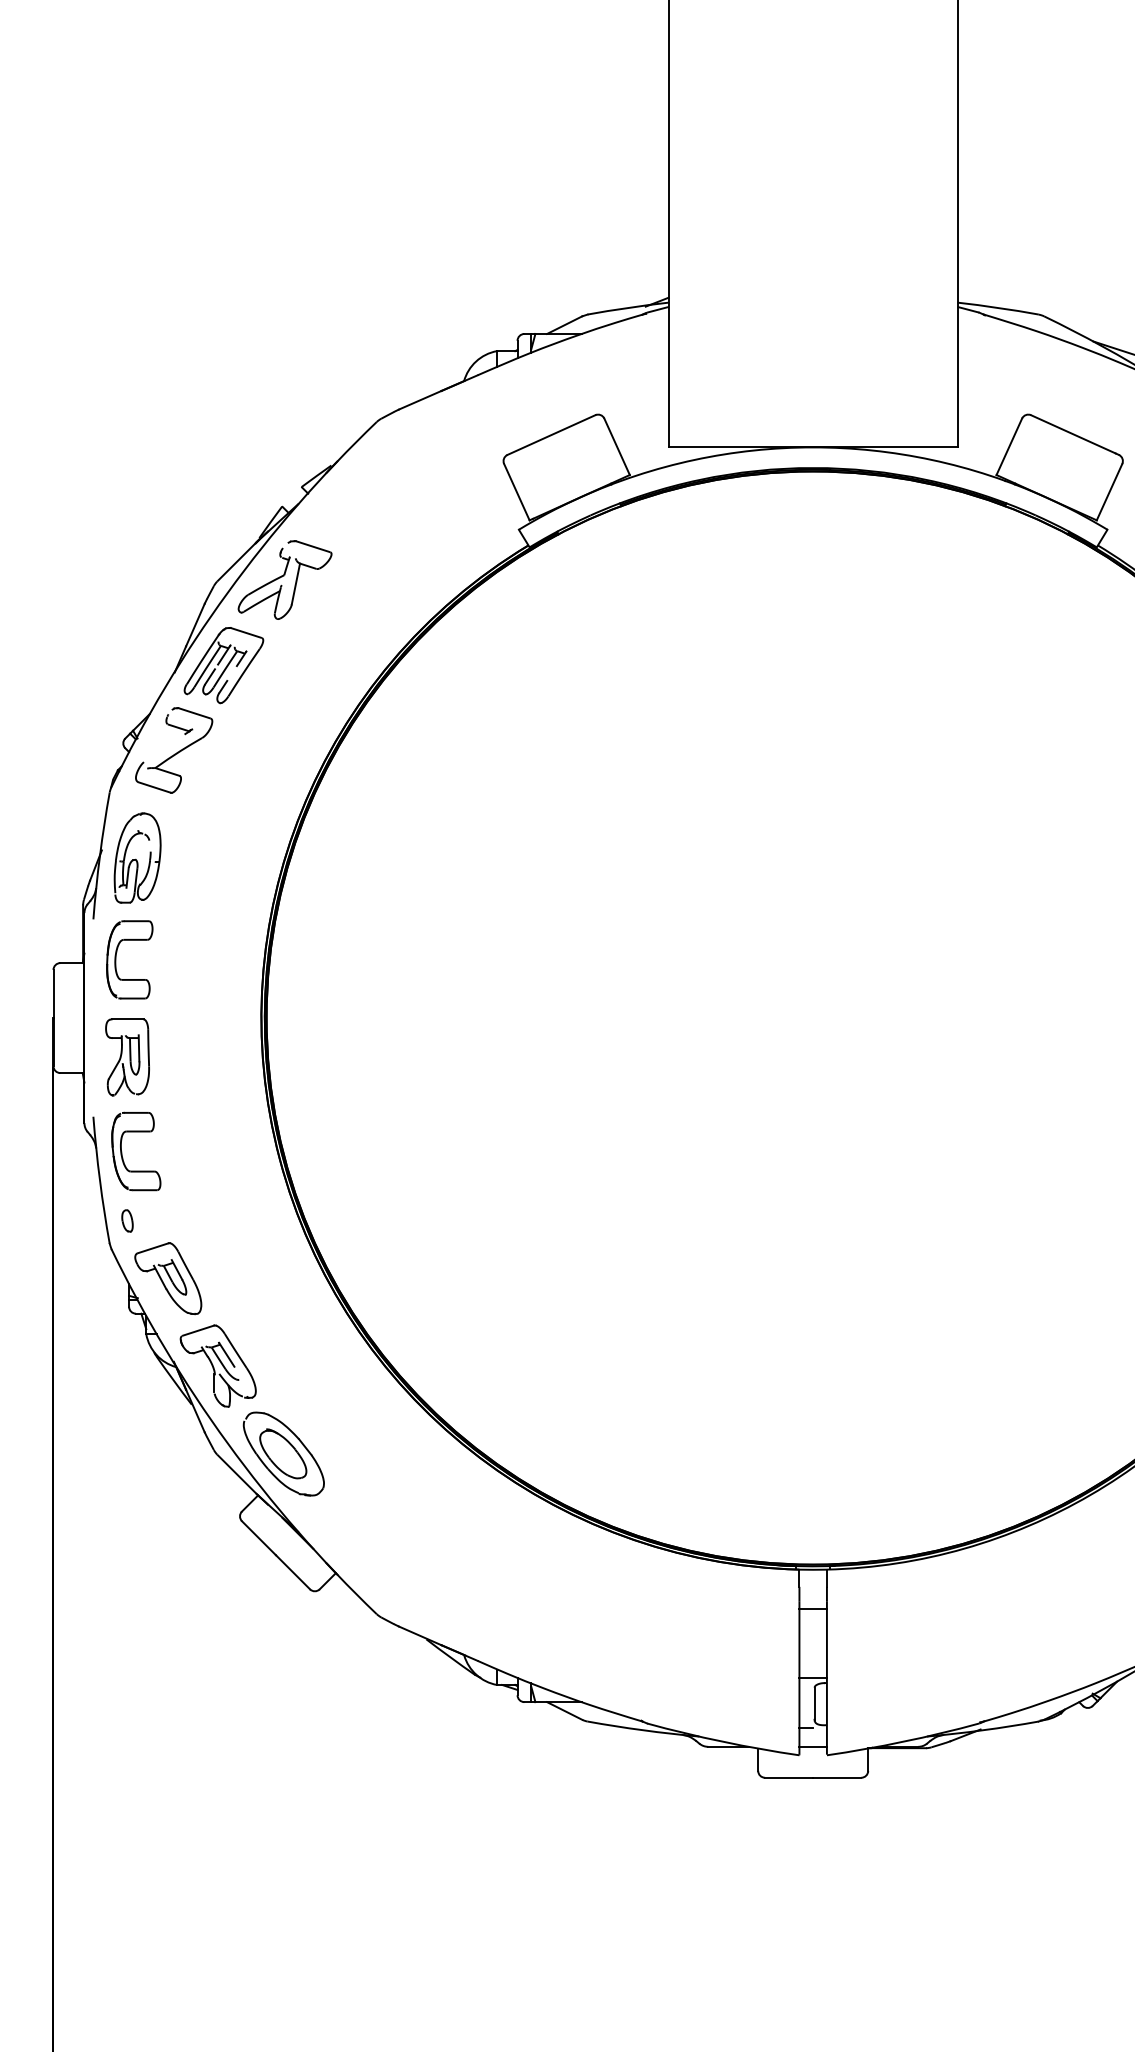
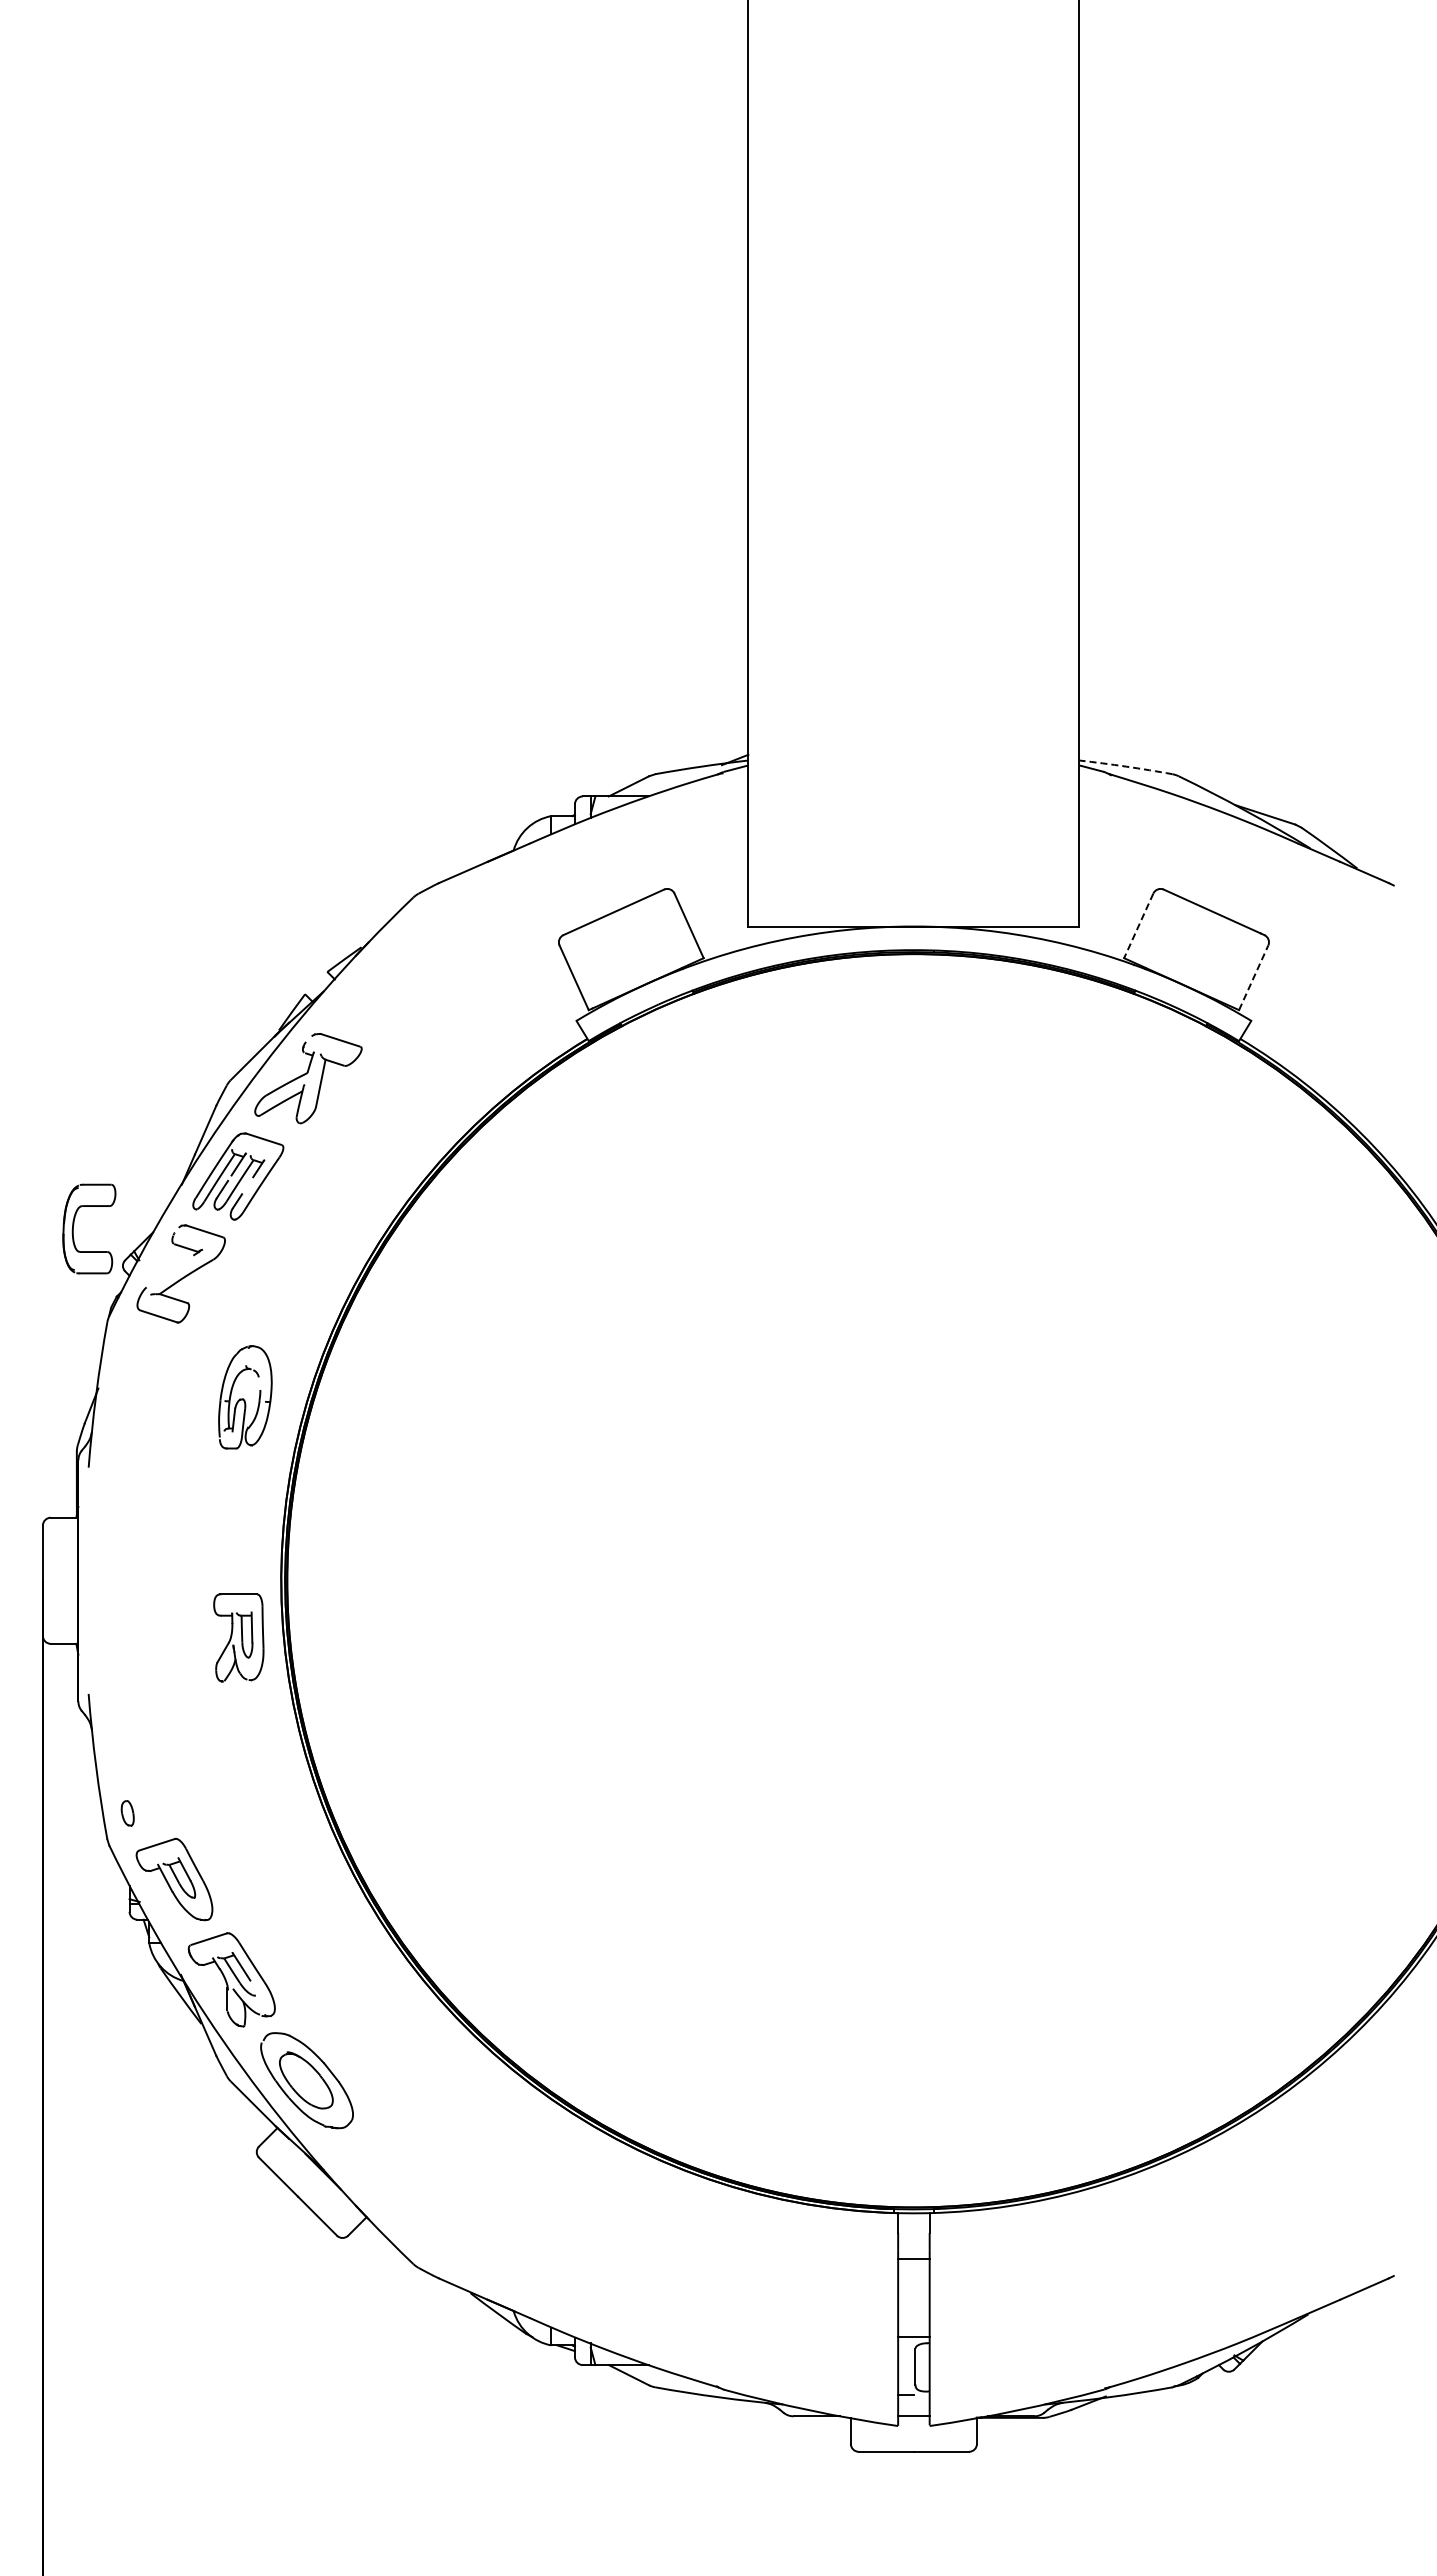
arc: (998, 307) -> (1126, 766), solid -> dashed
line: (1009, 447) -> (1138, 926), solid -> dashed
line: (1109, 491) -> (1253, 977), solid -> dashed
part: (137, 858) -> (245, 1397), moved
part: (116, 955) -> (74, 1224), moved
part: (127, 1057) -> (238, 1637), moved
part: (122, 1155) -> (122, 1738), removed

